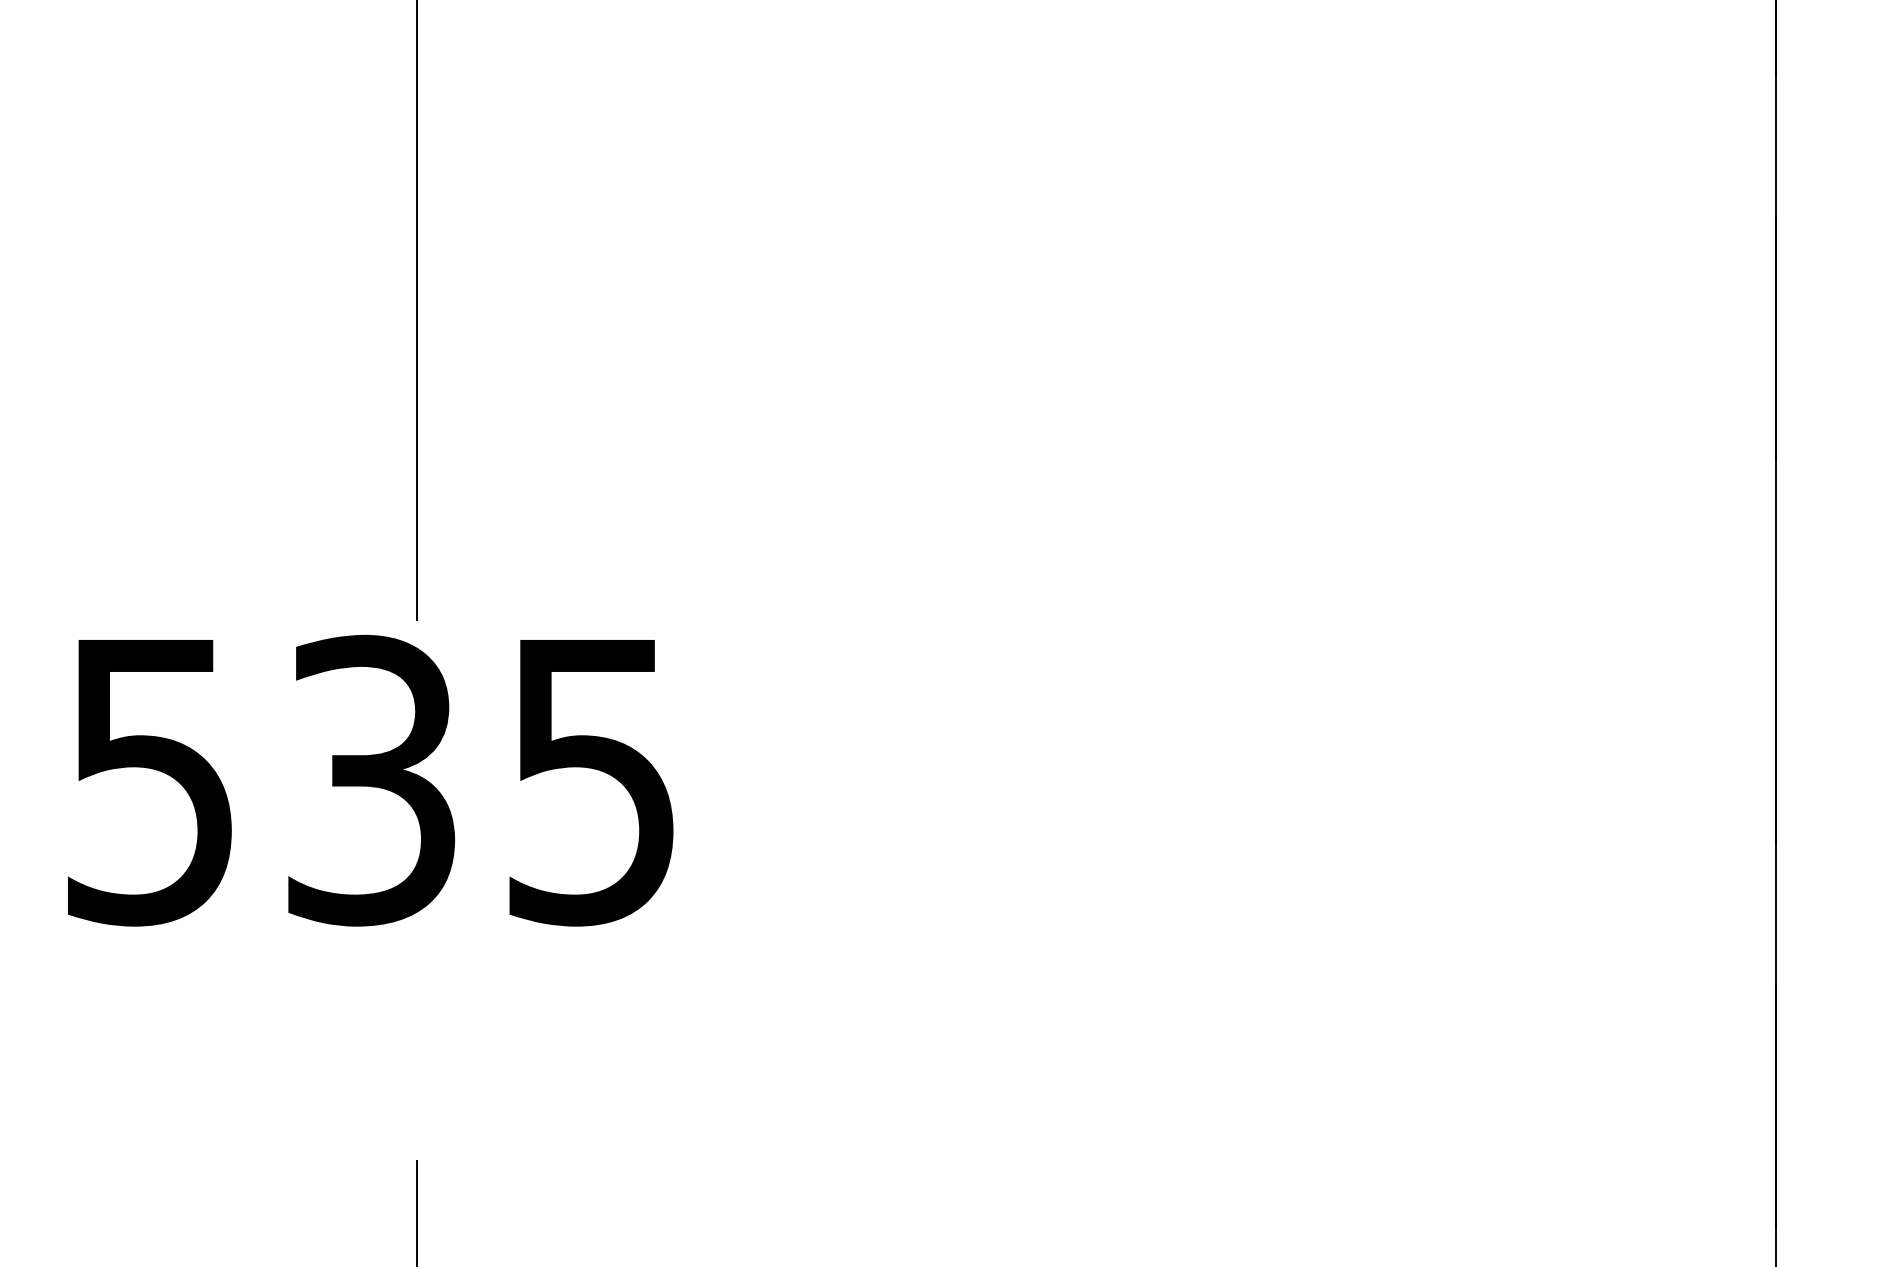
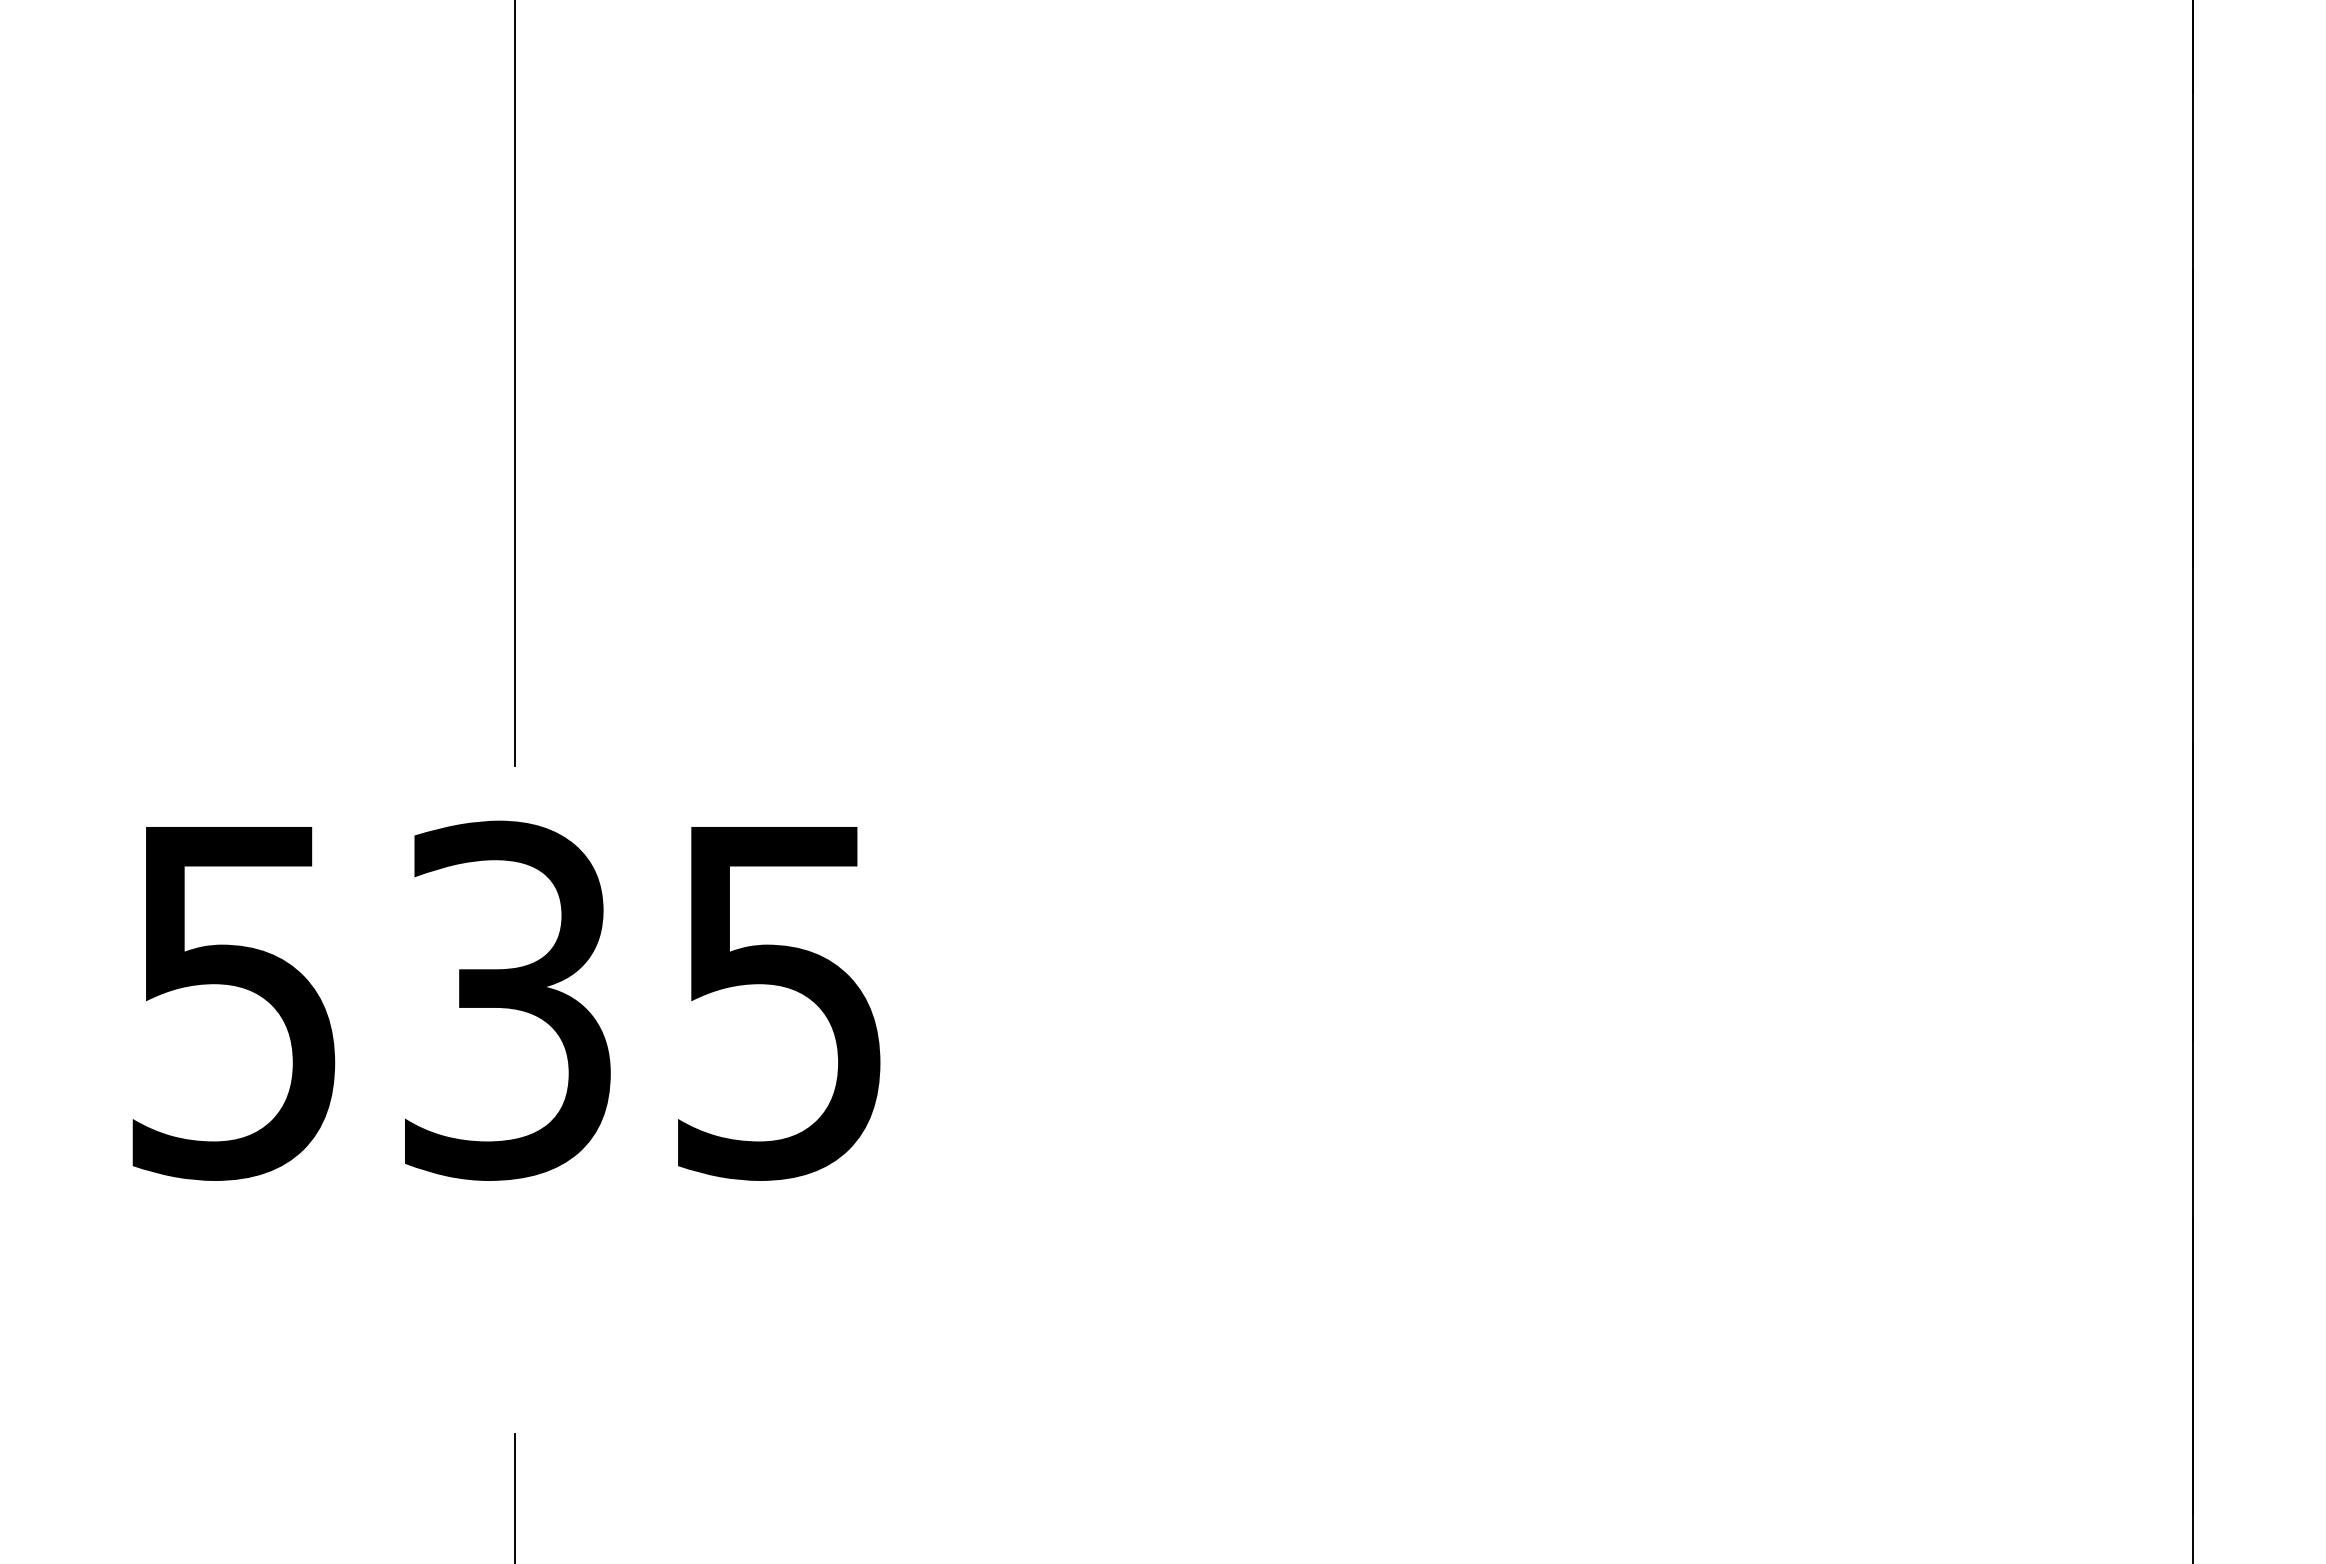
text: (370, 780) -> (506, 1000), moved

